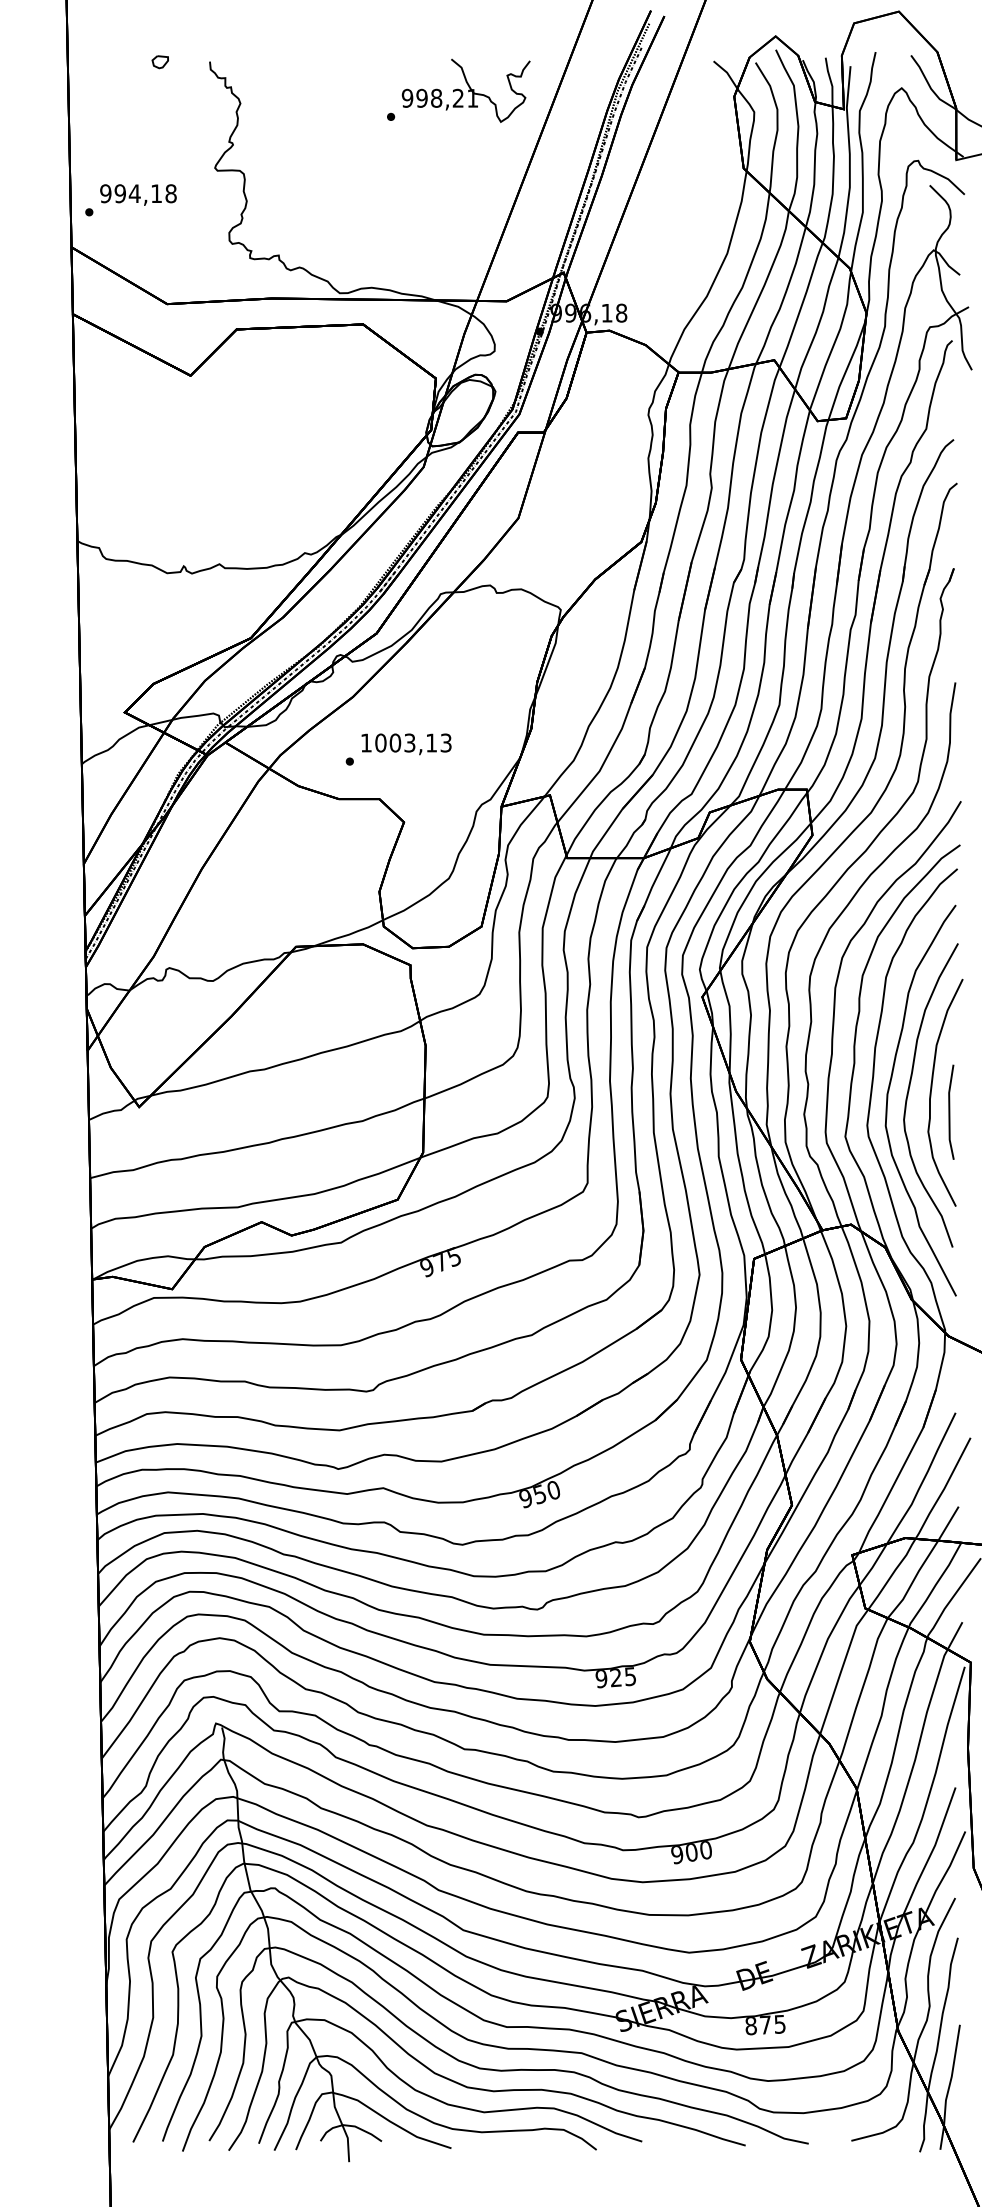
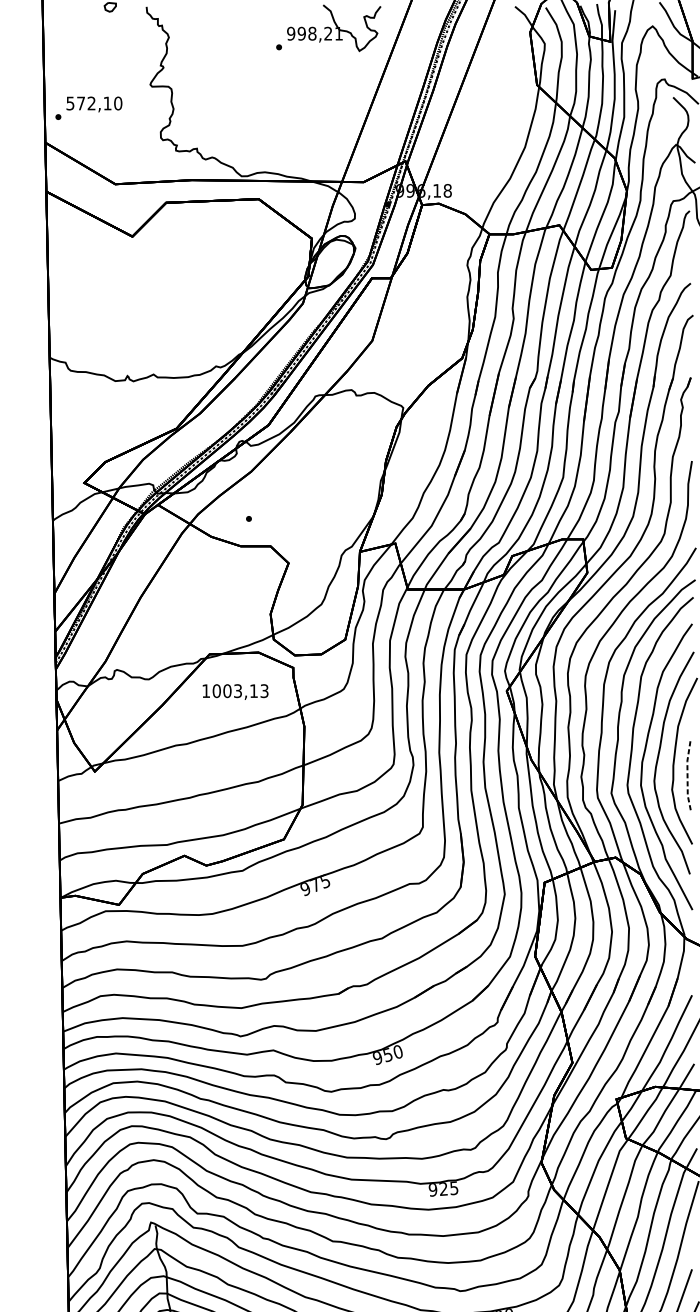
text: (138, 193) -> (94, 103), 994,18 -> 572,10
text: (406, 744) -> (235, 692), moved
line: (949, 1112) -> (687, 775), solid -> dashed

